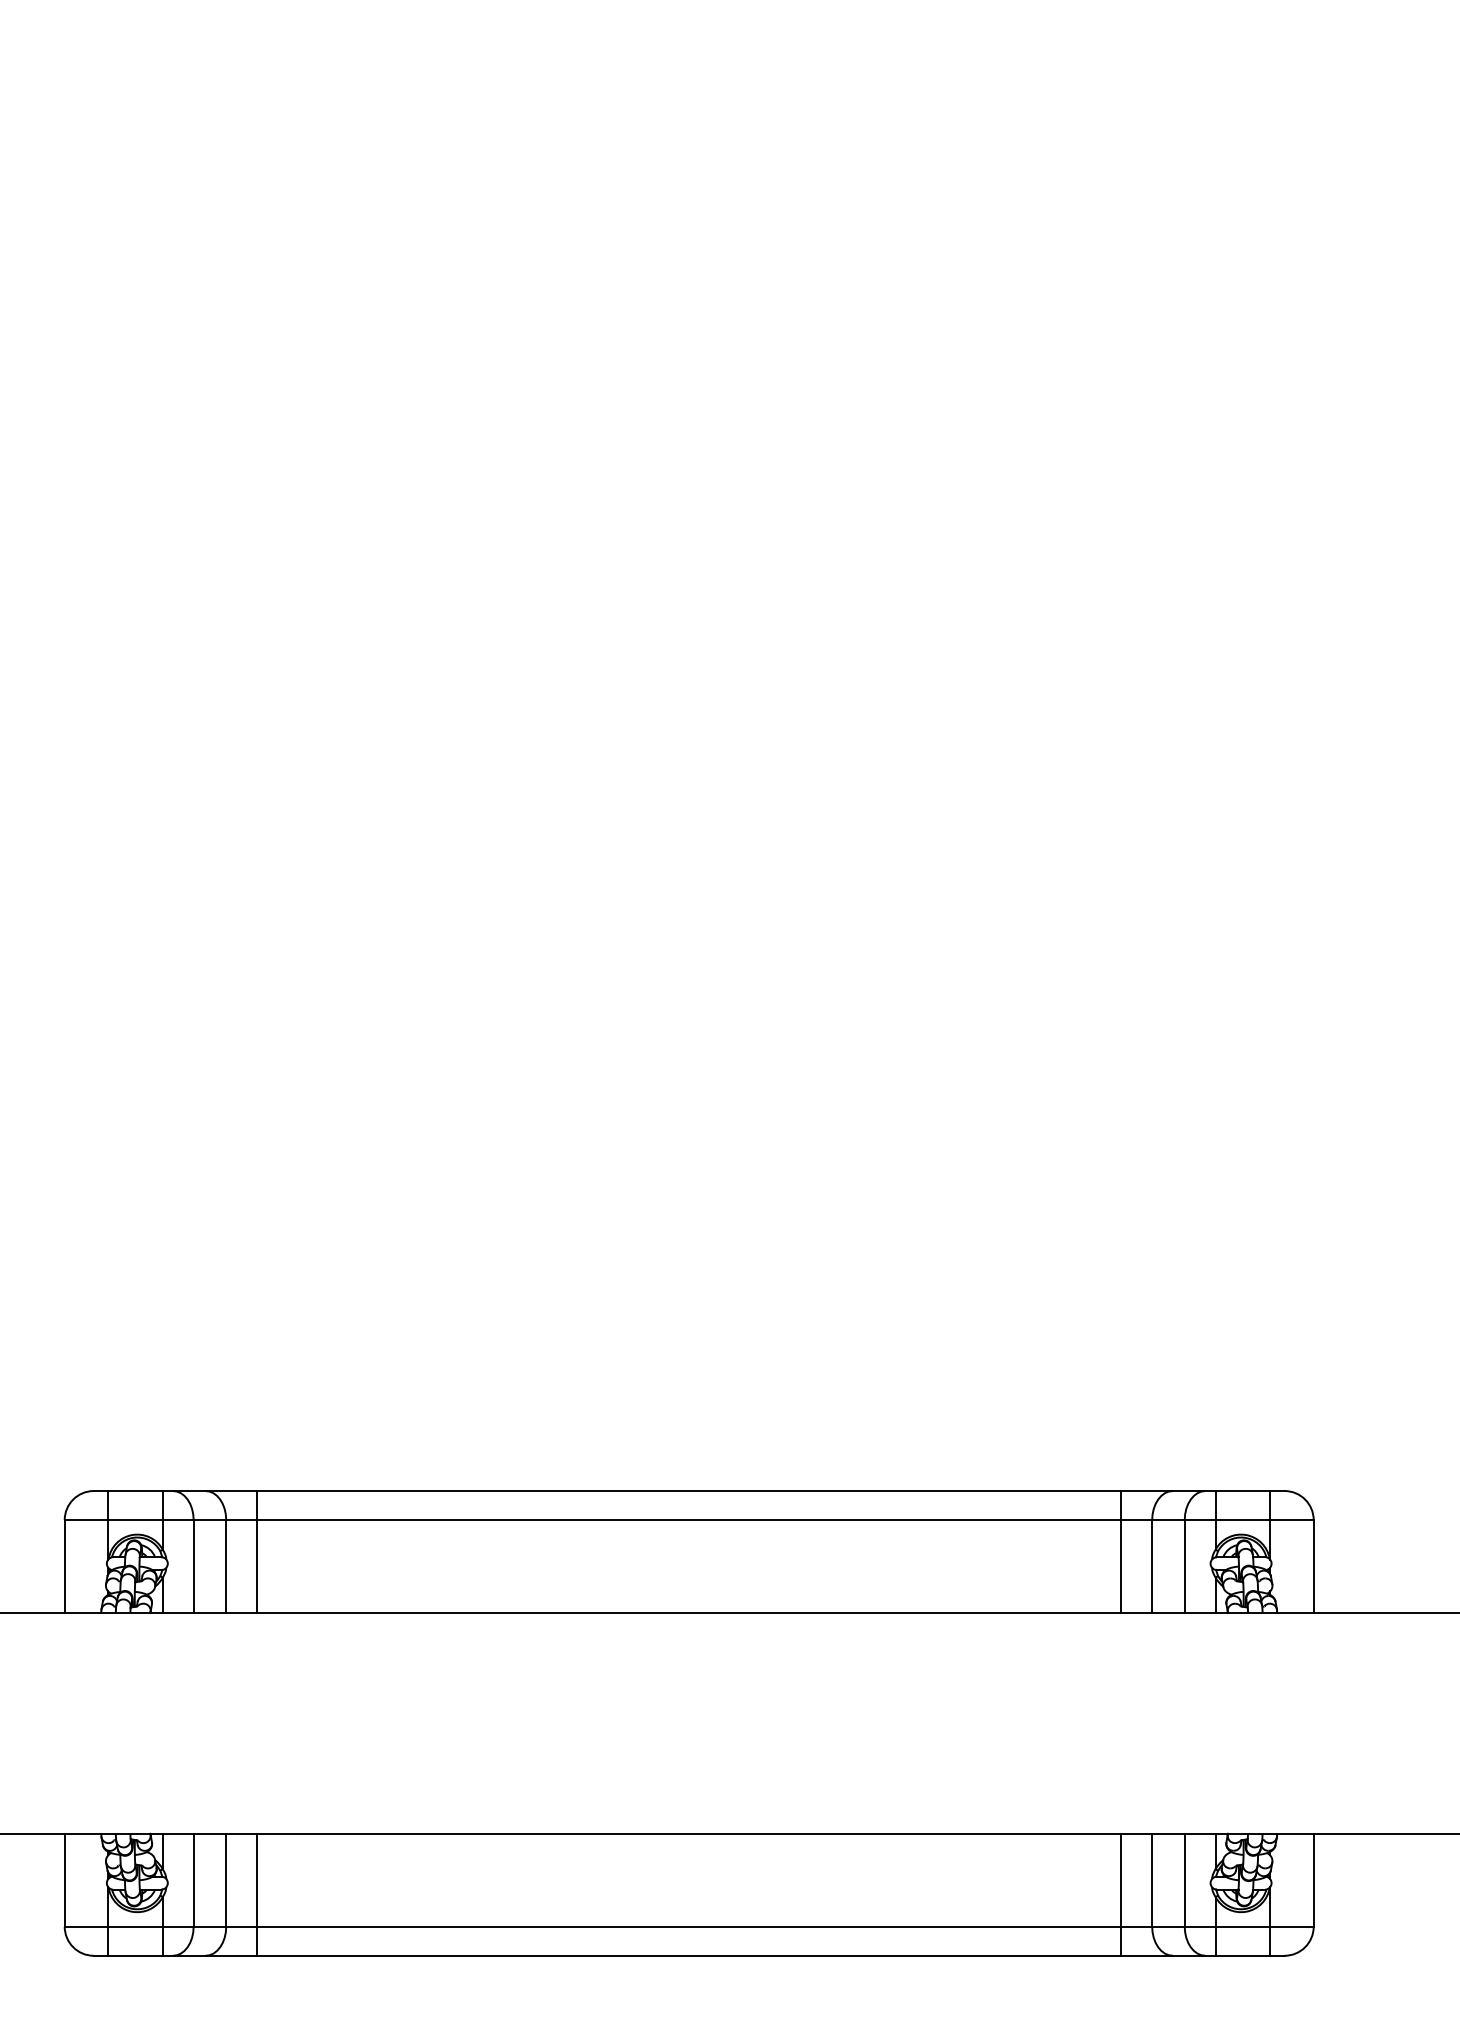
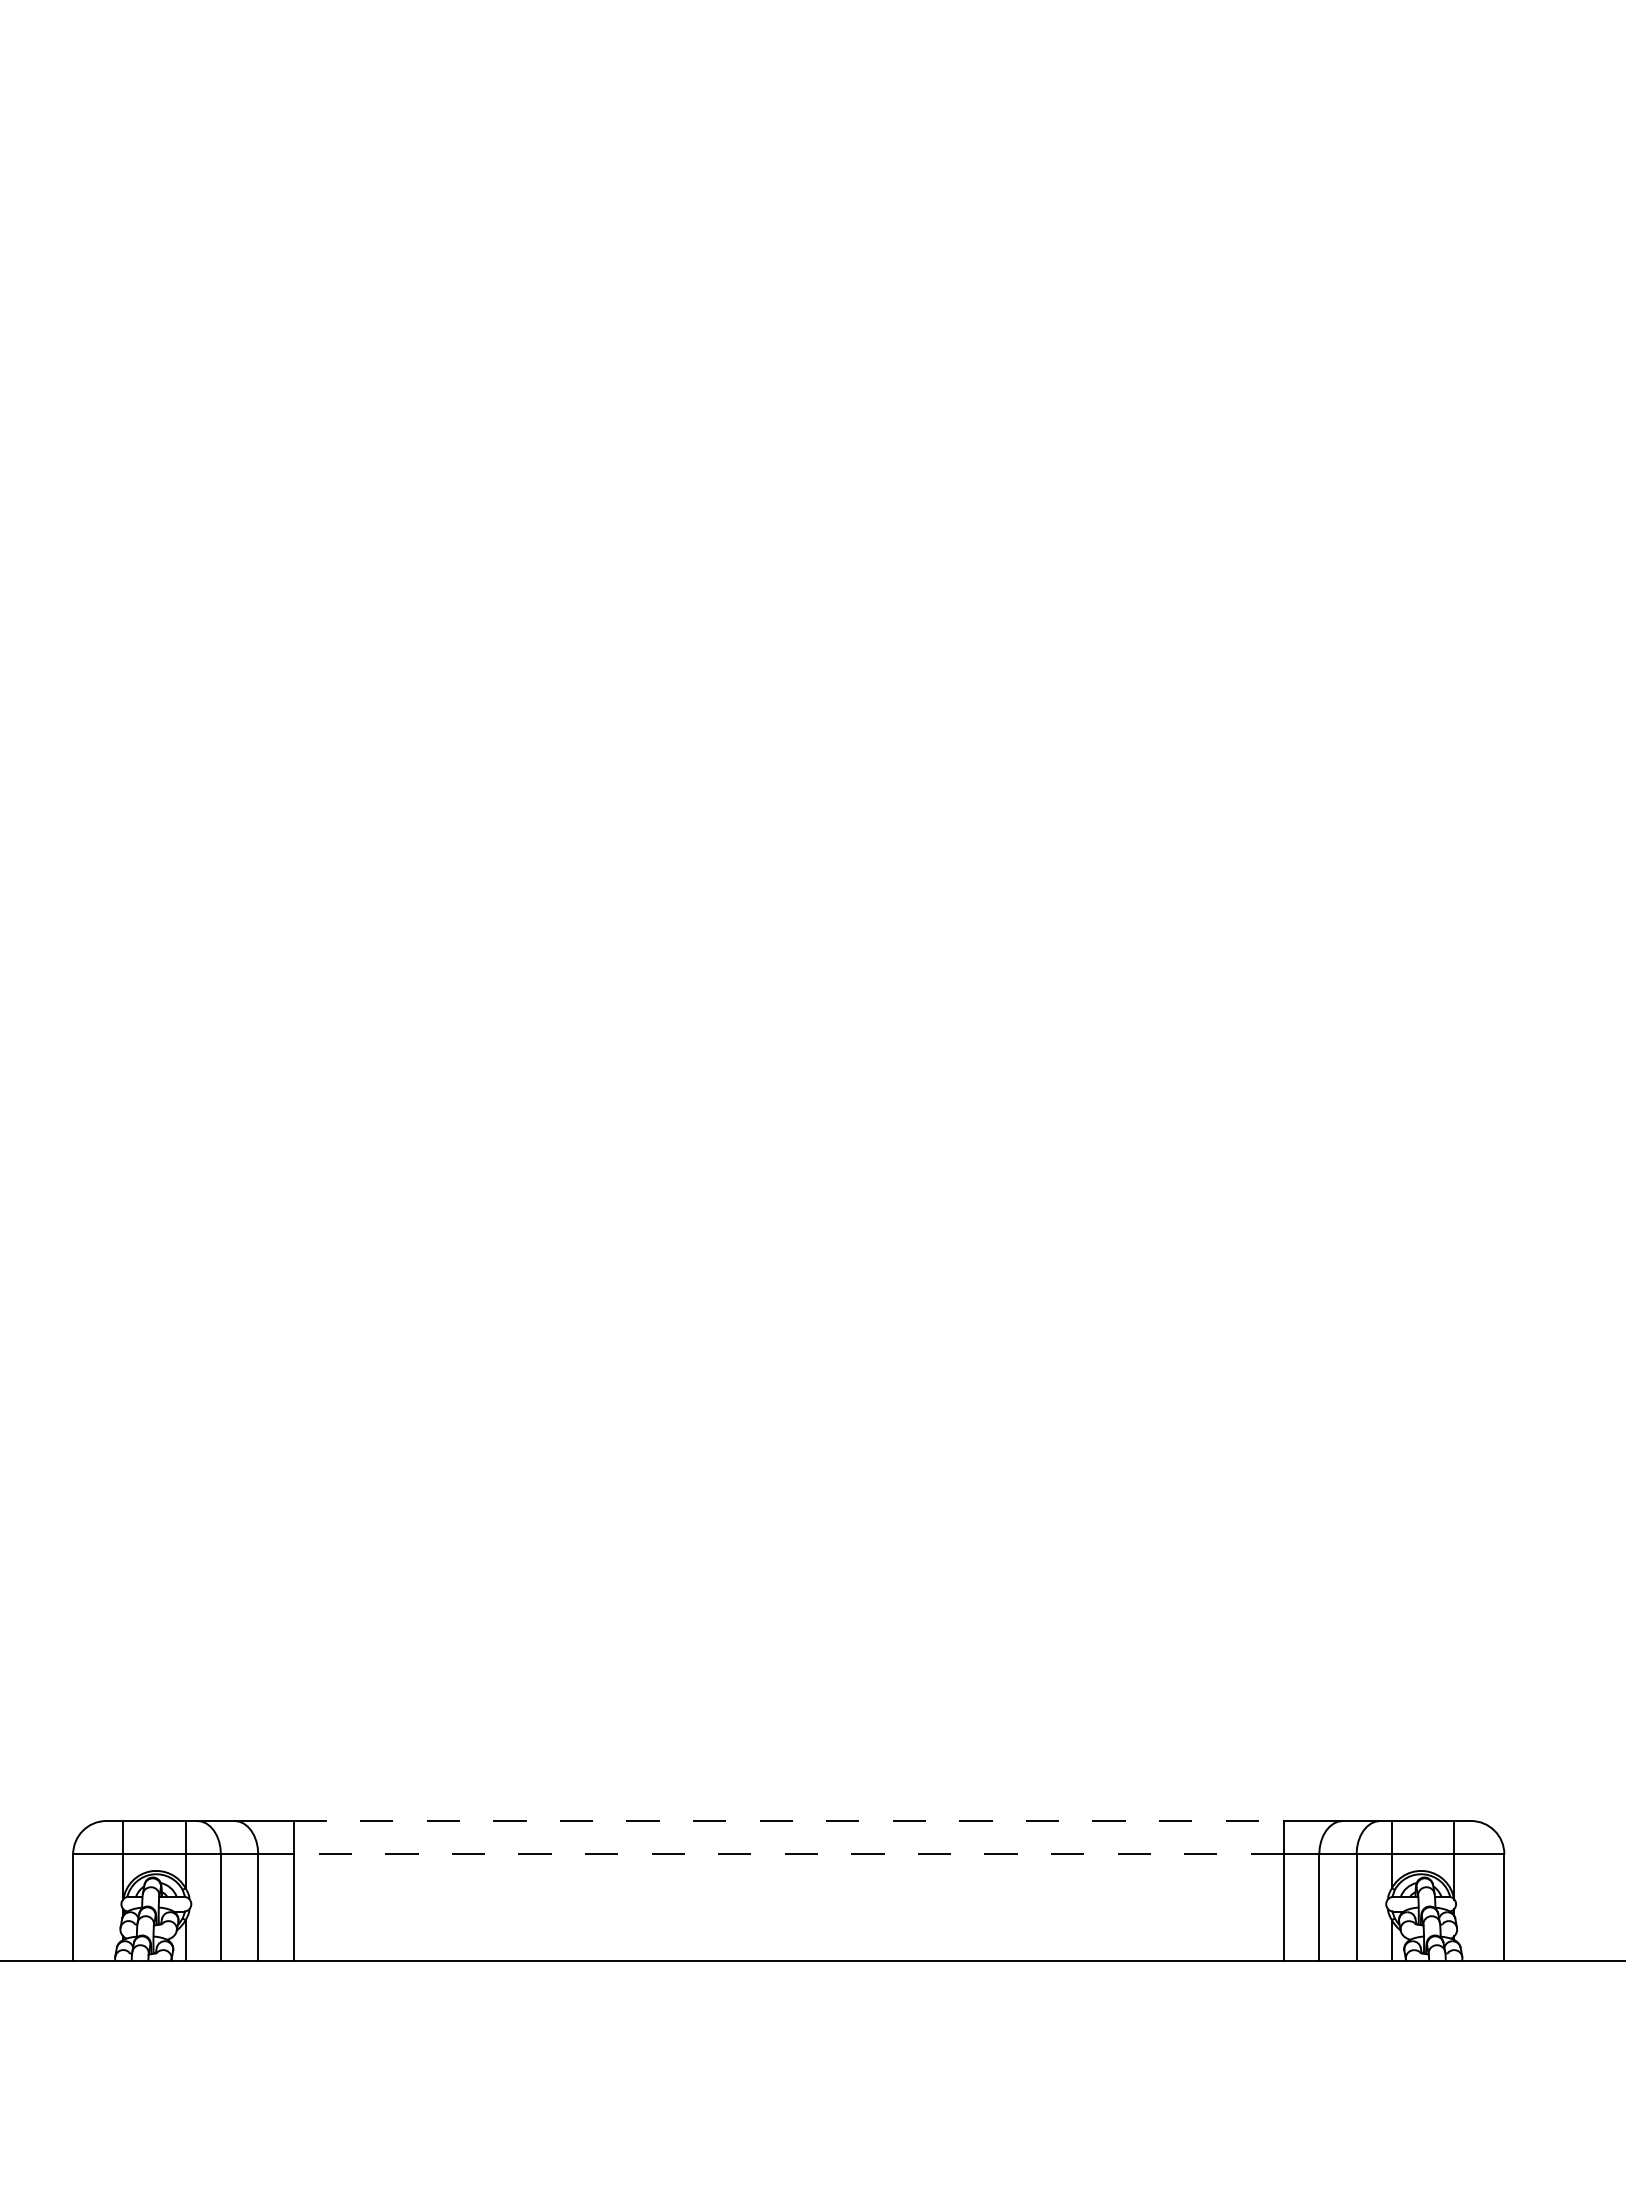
line: (689, 1491) -> (789, 1821), solid -> dashed
line: (688, 1520) -> (787, 1854), solid -> dashed

